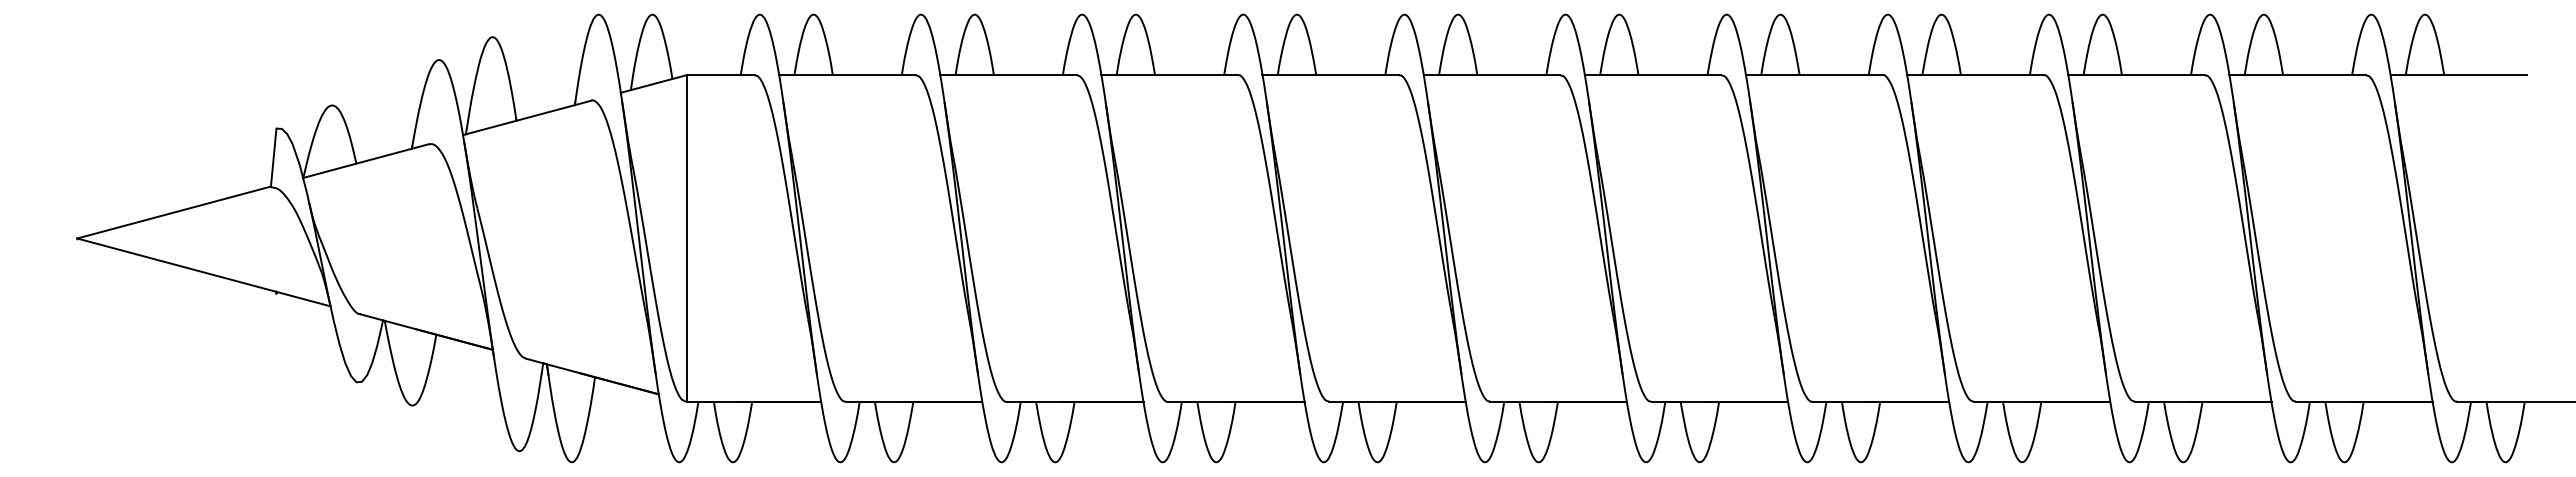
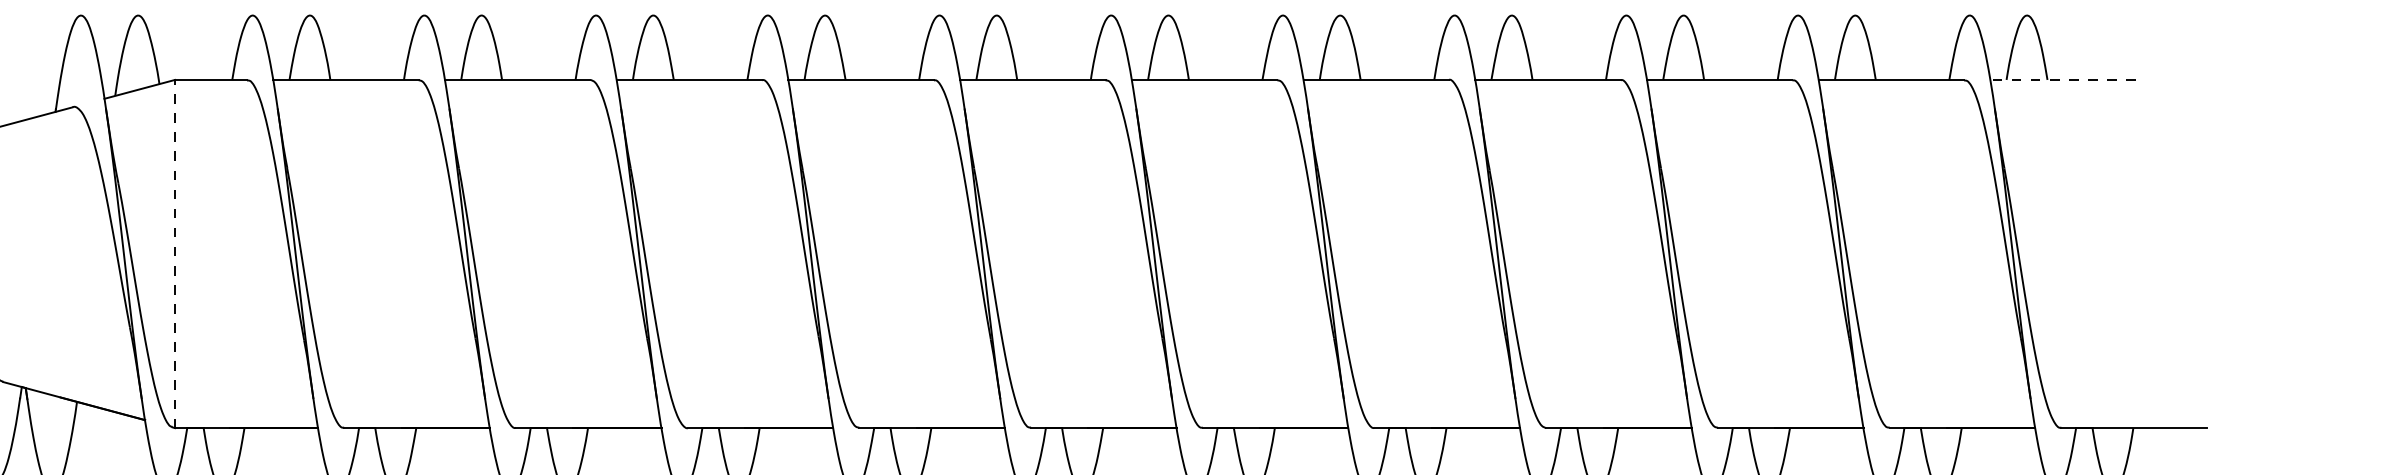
line: (2458, 75) -> (2062, 80), solid -> dashed
line: (687, 238) -> (175, 254), solid -> dashed

